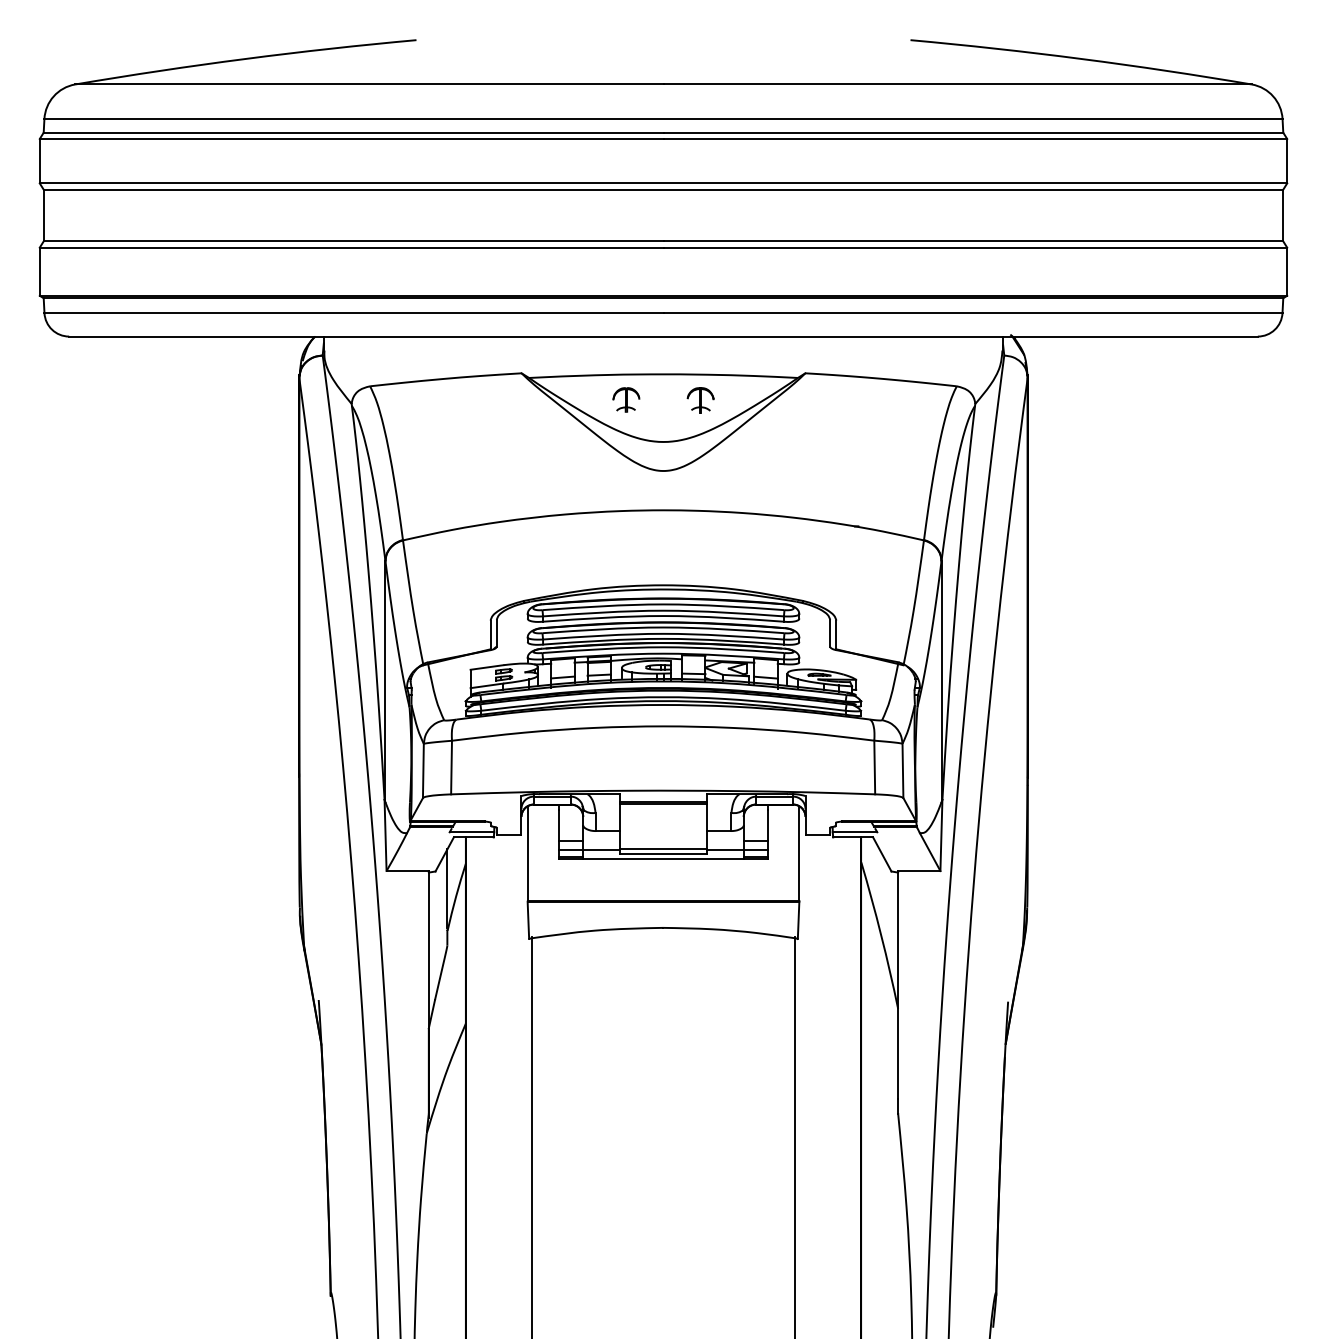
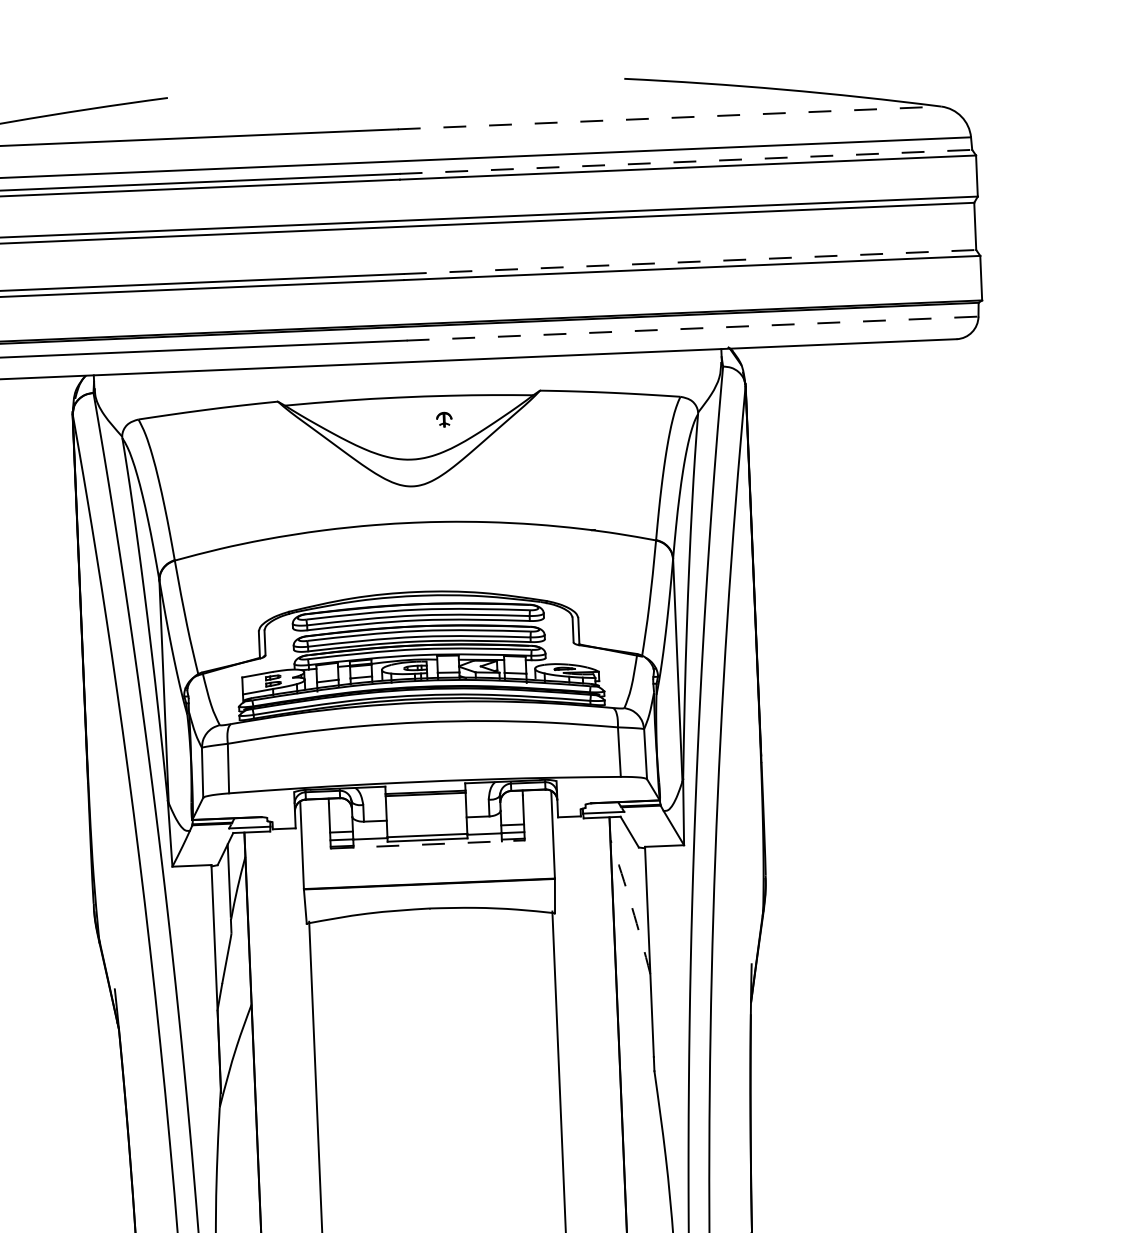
line: (958, 84) -> (670, 117), solid -> dashed
line: (973, 132) -> (686, 161), solid -> dashed
line: (973, 241) -> (690, 262), solid -> dashed
line: (973, 313) -> (693, 328), solid -> dashed
part: (626, 399) -> (375, 421), removed
part: (700, 400) -> (444, 419), size x0.6
line: (663, 858) -> (427, 844), solid -> dashed
arc: (881, 935) -> (632, 907), solid -> dashed

